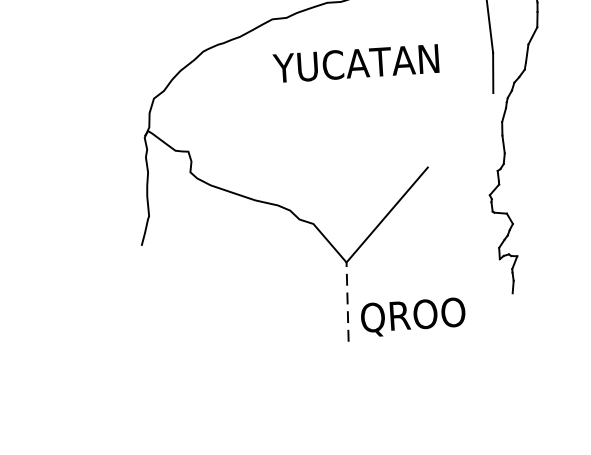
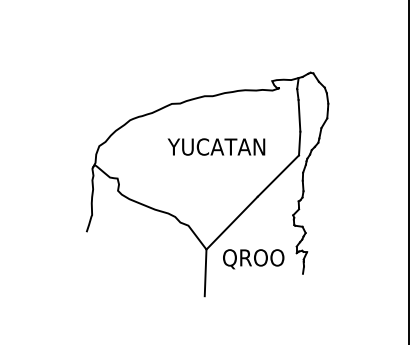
text: (356, 62) -> (216, 146), moved
line: (460, 129) -> (278, 175), added
line: (347, 301) -> (205, 272), dashed -> solid
text: (413, 317) -> (253, 259), moved

